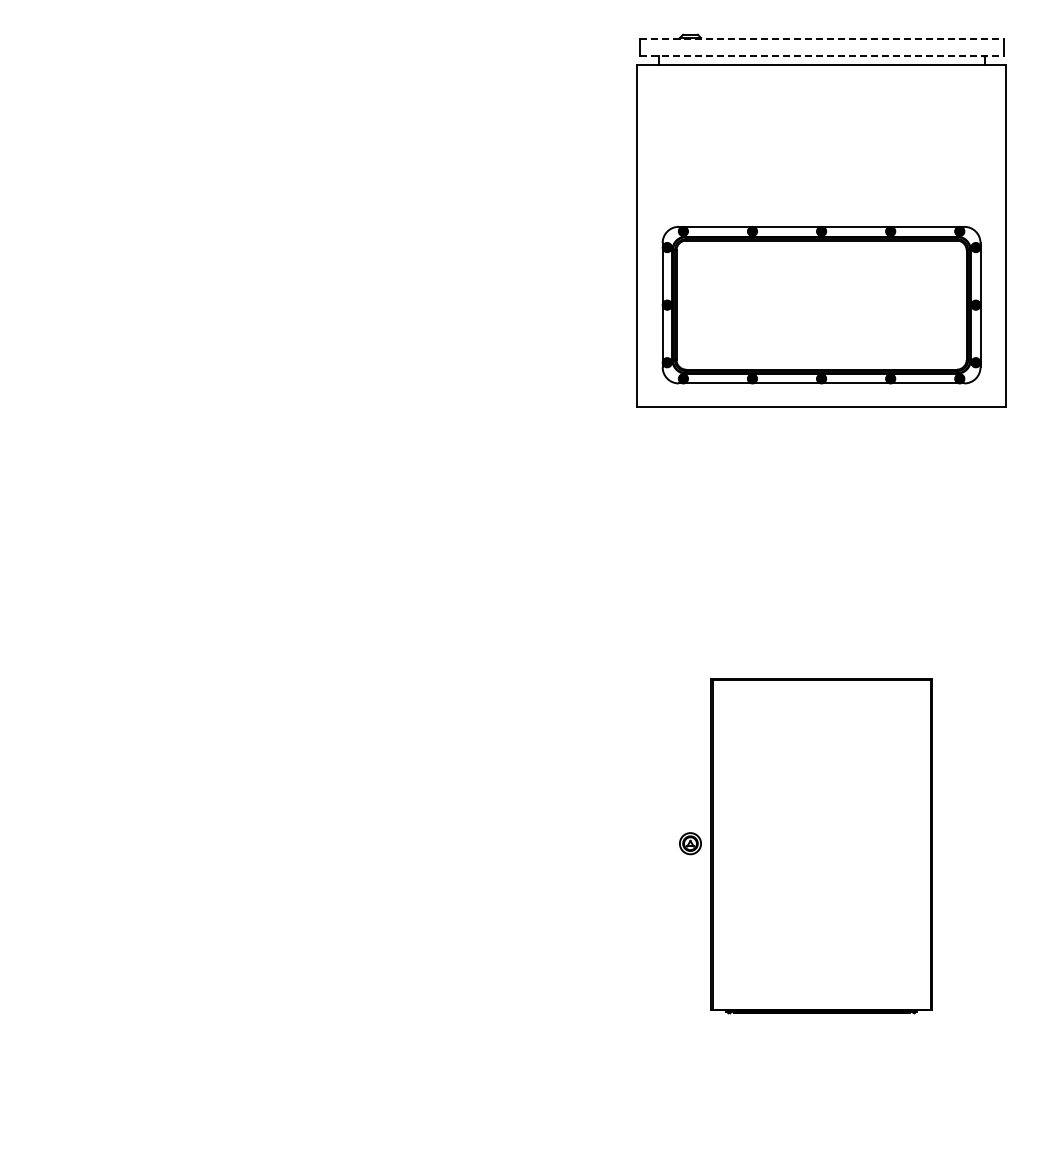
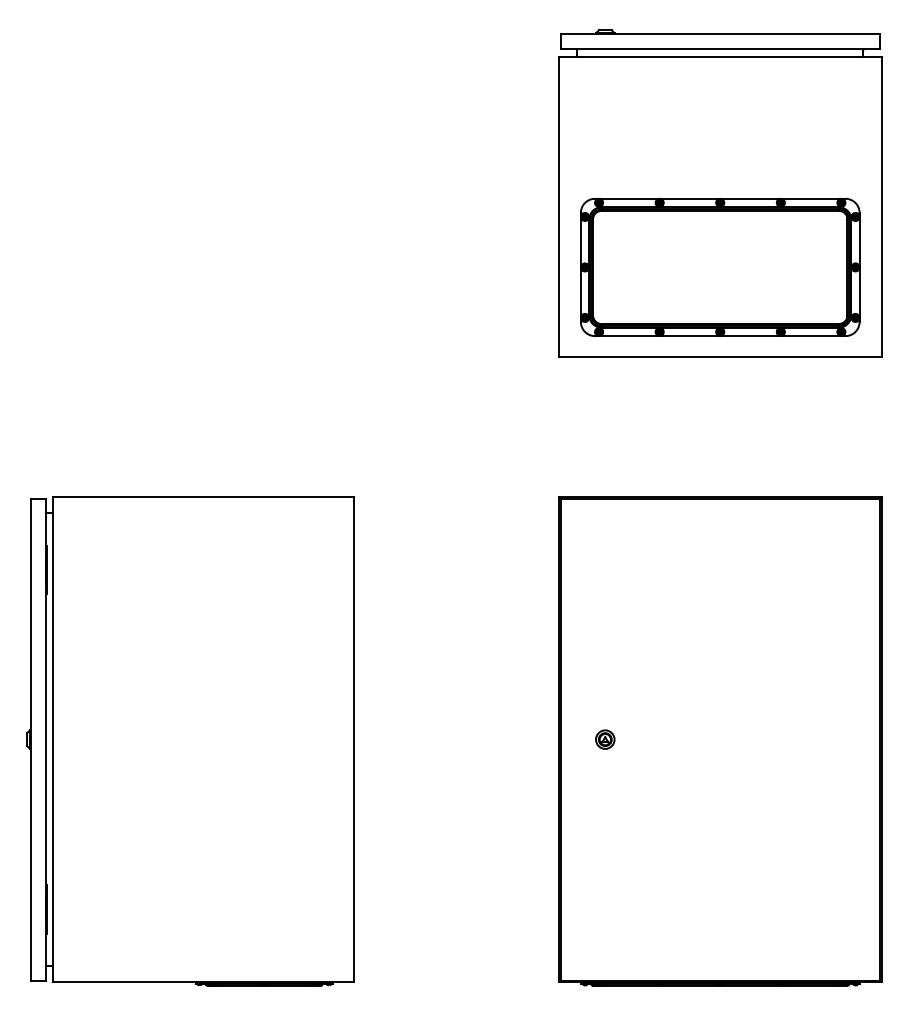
line: (821, 38) -> (720, 33), dashed -> solid
line: (821, 56) -> (720, 49), dashed -> solid
part: (217, 845) -> (190, 741), added
part: (821, 845) -> (720, 741), size x1.67

